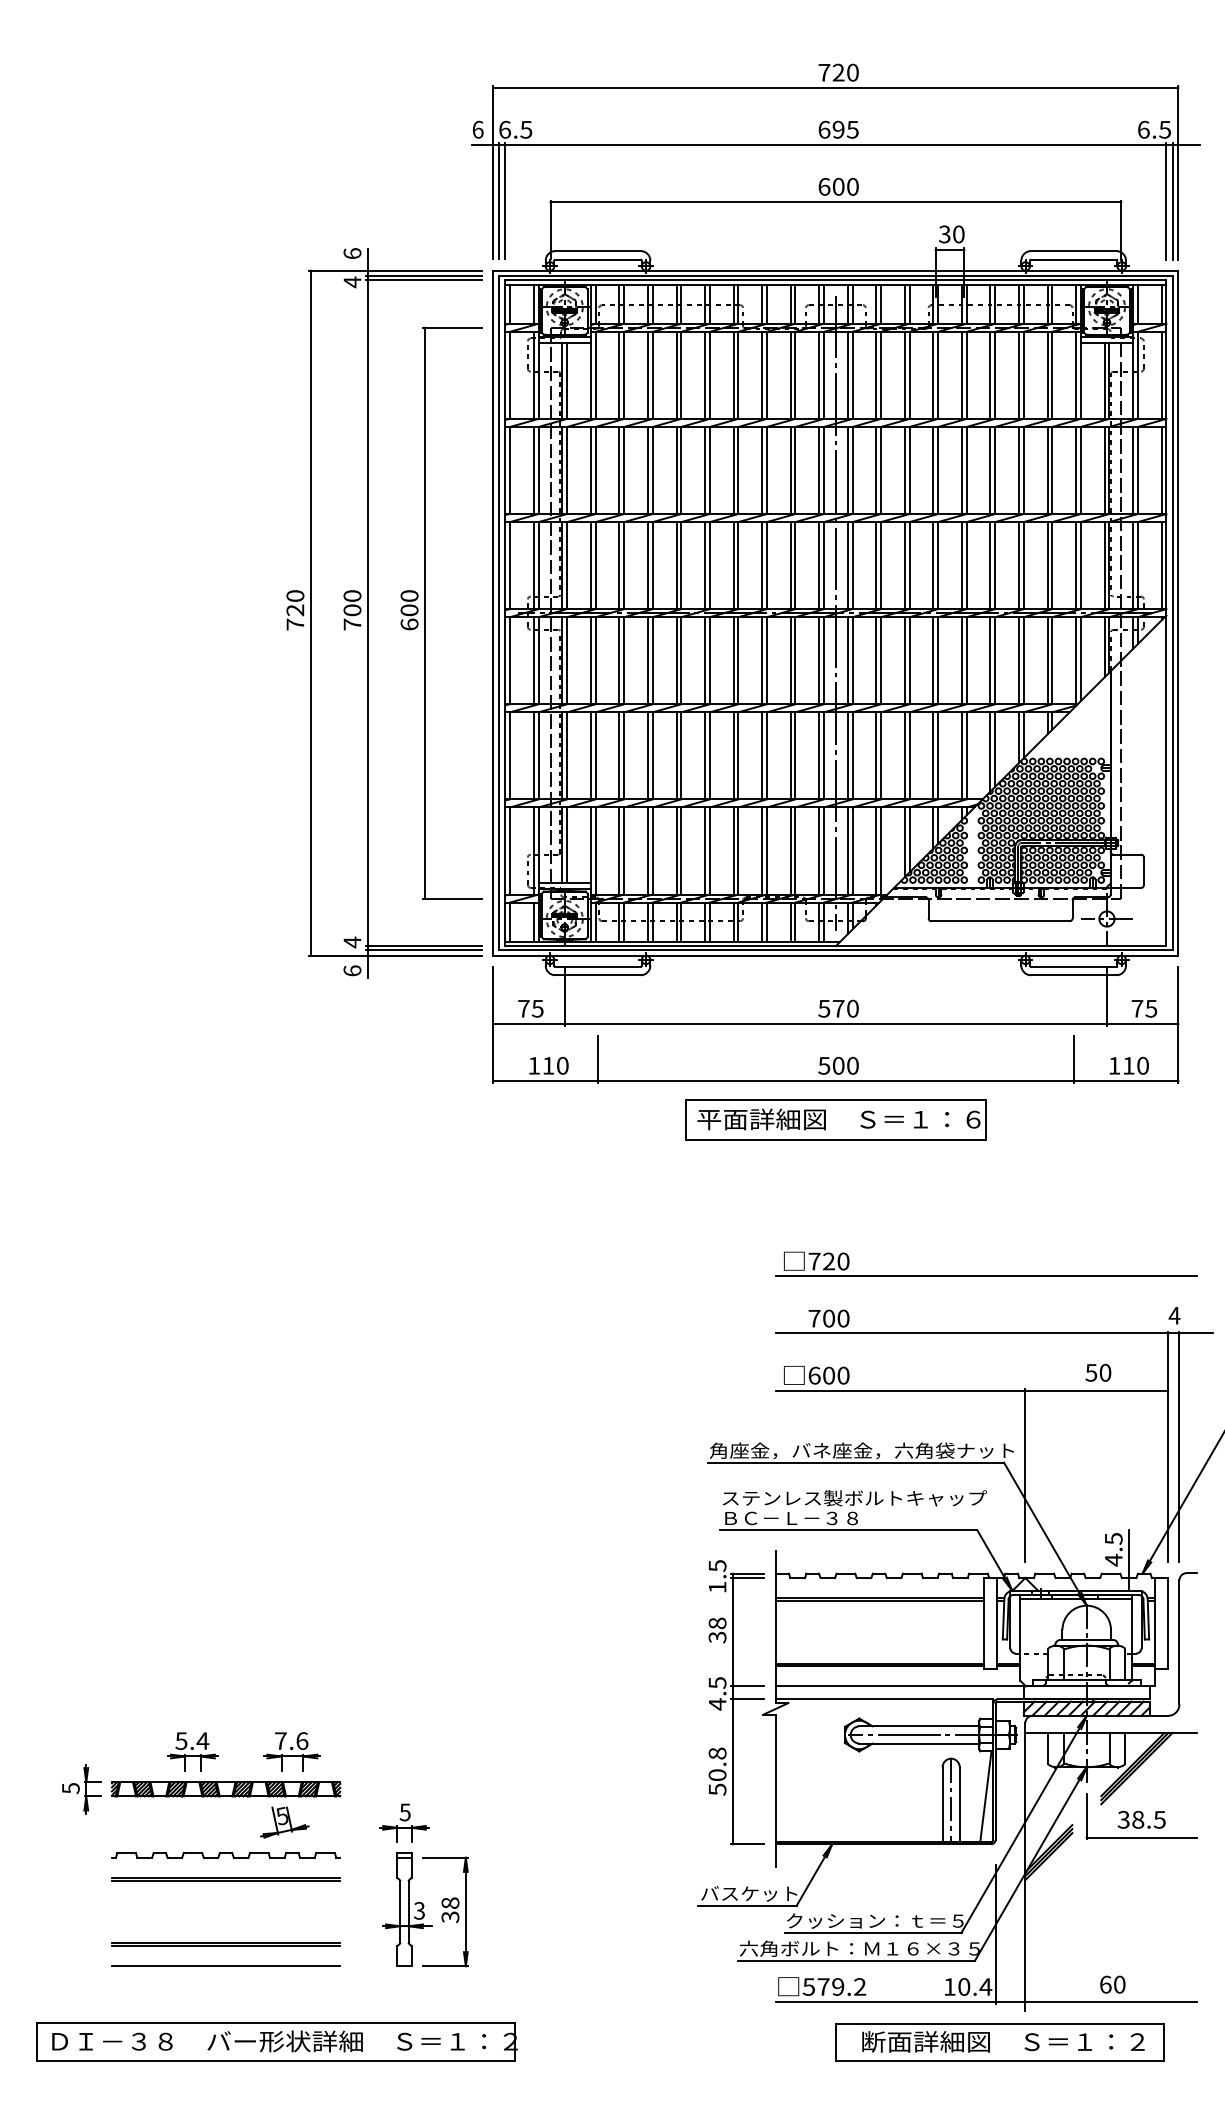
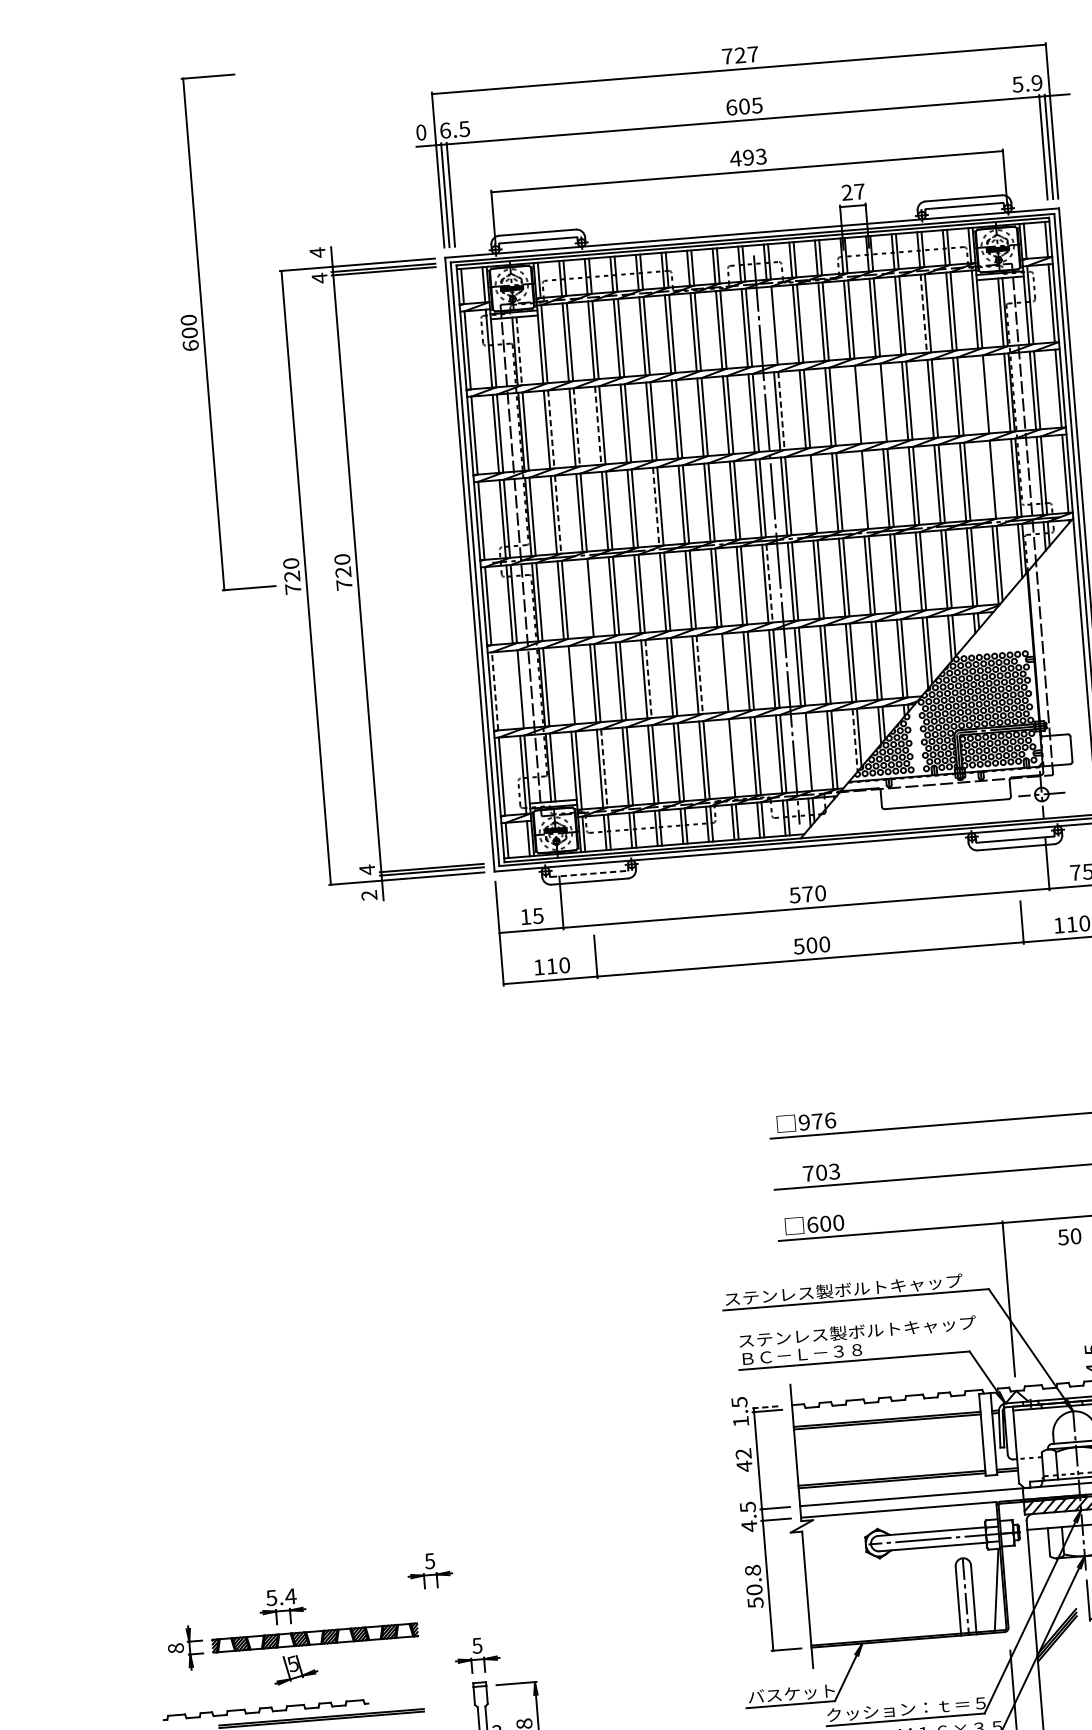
text: (852, 72) -> (752, 54), 720 -> 727
text: (477, 129) -> (420, 132), 6 -> 0
text: (838, 129) -> (744, 106), 695 -> 605
text: (1153, 129) -> (1026, 83), 6.5 -> 5.9
text: (837, 186) -> (747, 157), 600 -> 493
text: (951, 234) -> (853, 192), 30 -> 27
text: (352, 253) -> (317, 252), 6 -> 4
line: (847, 374) -> (770, 325), removed
line: (1018, 375) -> (923, 313), solid -> dashed
line: (567, 380) -> (519, 350), solid -> dashed
line: (595, 470) -> (551, 429), solid -> dashed
line: (624, 470) -> (577, 427), solid -> dashed
line: (648, 470) -> (598, 425), solid -> dashed
line: (852, 470) -> (781, 410), solid -> dashed
line: (933, 470) -> (854, 405), removed
line: (961, 470) -> (879, 403), removed
line: (1076, 470) -> (982, 394), removed
line: (595, 565) -> (557, 514), solid -> dashed
line: (705, 565) -> (656, 506), solid -> dashed
line: (876, 565) -> (809, 494), removed
line: (933, 565) -> (860, 490), removed
line: (1076, 565) -> (989, 479), removed
text: (352, 610) -> (343, 572), 700 -> 720
part: (425, 612) -> (204, 333), moved
line: (619, 660) -> (586, 598), removed
line: (823, 660) -> (769, 583), solid -> dashed
line: (510, 755) -> (495, 690), solid -> dashed
line: (533, 755) -> (516, 689), removed
line: (590, 755) -> (567, 685), removed
line: (681, 755) -> (648, 678), solid -> dashed
line: (738, 755) -> (699, 674), solid -> dashed
line: (762, 755) -> (721, 672), removed
line: (904, 842) -> (854, 740), solid -> dashed
line: (762, 850) -> (728, 757), removed
line: (847, 850) -> (804, 751), removed
line: (624, 851) -> (604, 768), solid -> dashed
line: (598, 966) -> (589, 873), solid -> dashed
text: (352, 970) -> (369, 895), 6 -> 2
text: (523, 1008) -> (525, 916), 75 -> 15
part: (835, 1119) -> (812, 993), removed
text: (828, 1261) -> (816, 1121), 720 -> 976
text: (843, 1318) -> (834, 1171), 700 -> 703
text: (1098, 1372) -> (1069, 1236), moved
text: (861, 1450) -> (860, 1288), 角座金，バネ座金，六角袋ナット -> ステンレス製ボルトキャップ
line: (748, 1573) -> (767, 1406), solid -> dashed
text: (717, 1630) -> (744, 1460), 38 -> 42
part: (359, 1724) -> (430, 1570), added
part: (291, 1751) -> (371, 1599), removed
text: (70, 1788) -> (175, 1648), 5 -> 8
part: (284, 1822) -> (295, 1669), moved
part: (225, 1855) -> (265, 1709), moved

